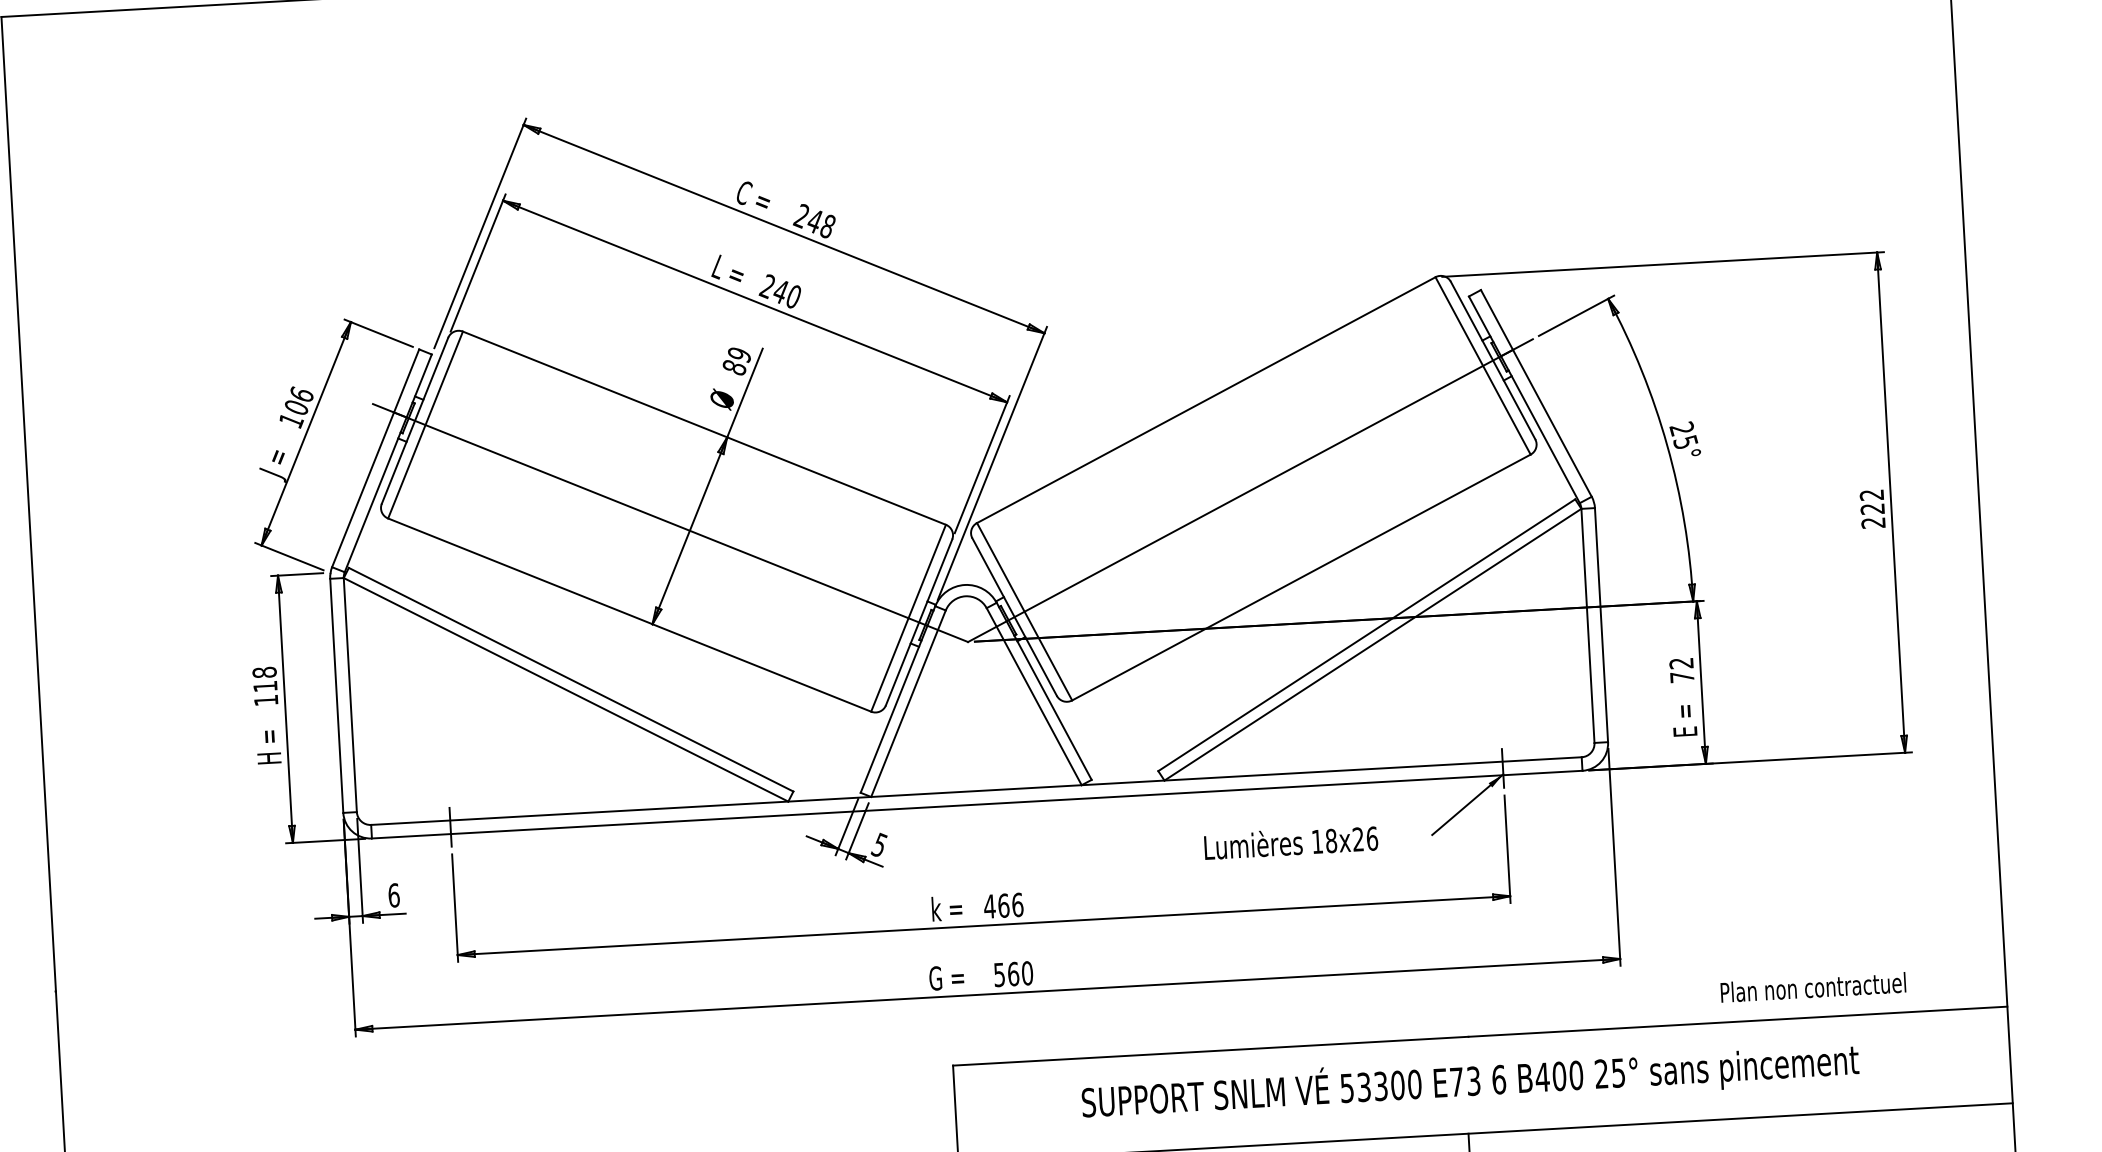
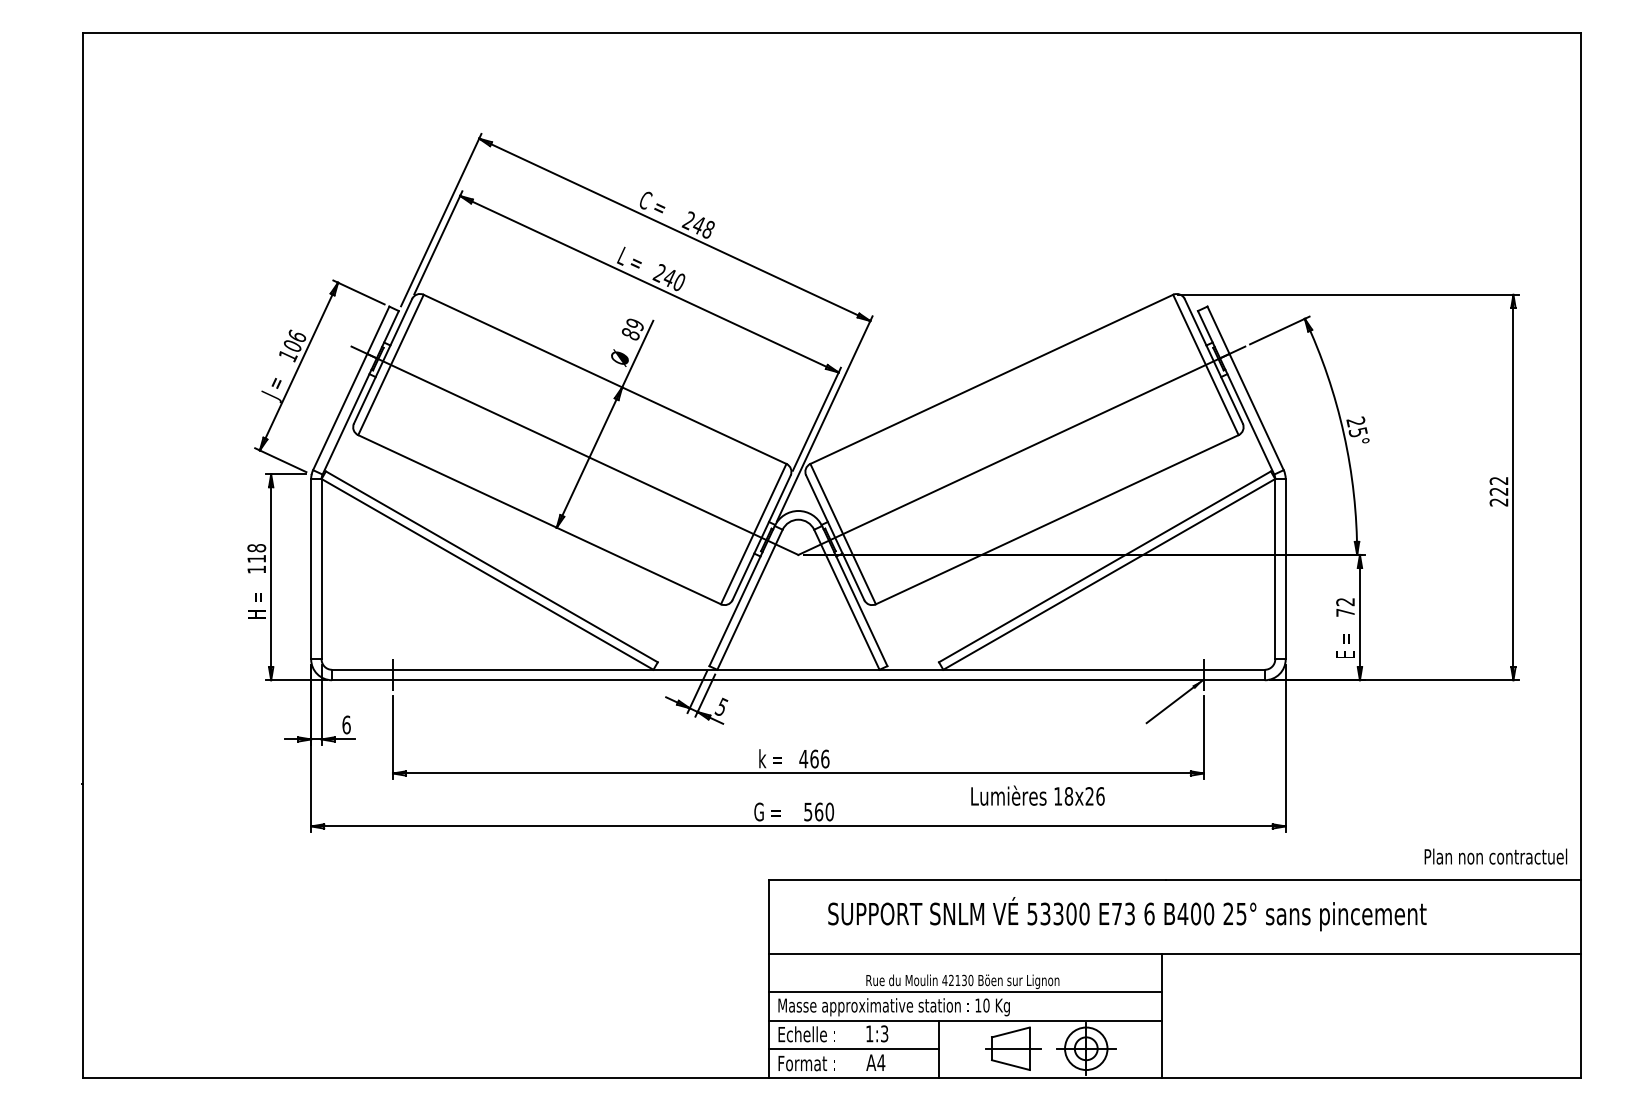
text: (1290, 842) -> (1037, 795), moved
text: (1812, 987) -> (1495, 856), moved
text: (1470, 1082) -> (1127, 914), moved

